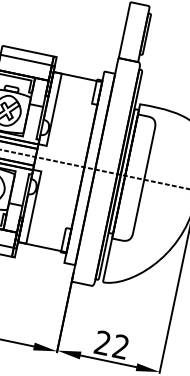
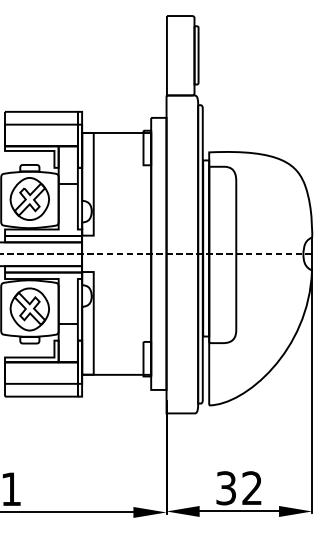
text: (102, 343) -> (225, 488), 22 -> 32

